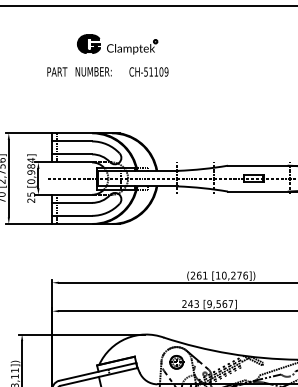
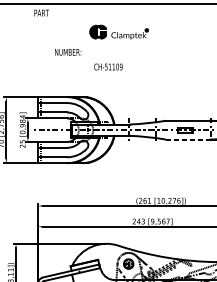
part: (117, 44) -> (119, 32), moved
text: (57, 71) -> (41, 12), moved
text: (148, 71) -> (108, 66), moved
line: (258, 191) -> (188, 139), solid -> dashed

